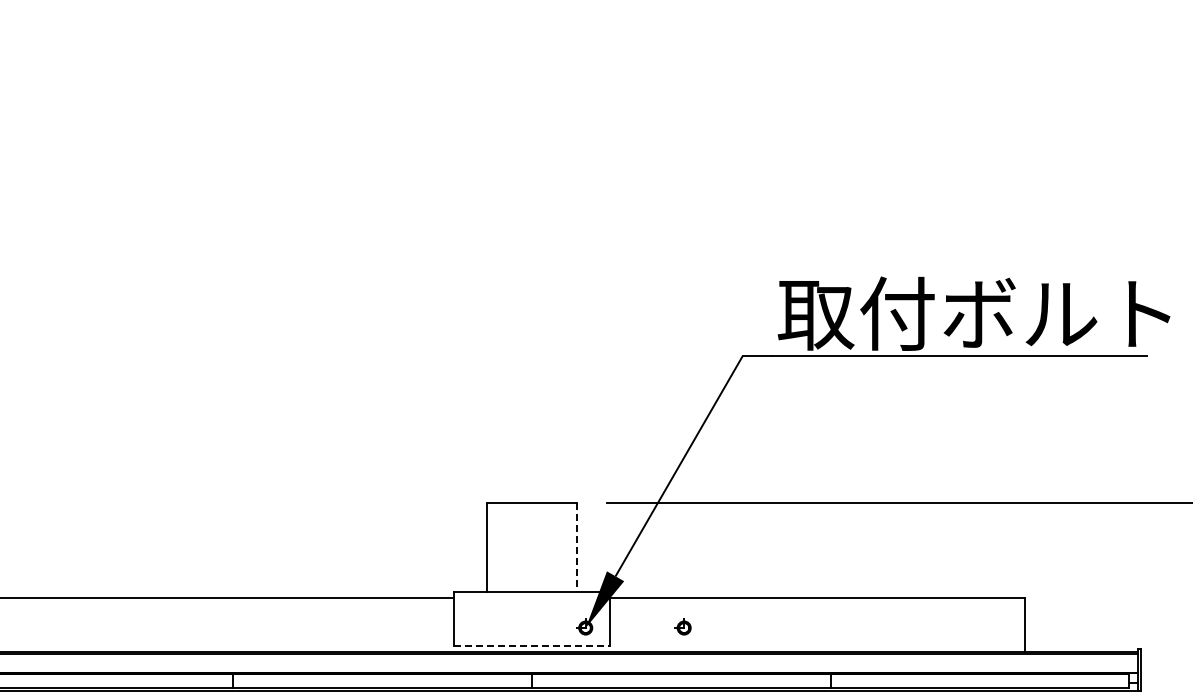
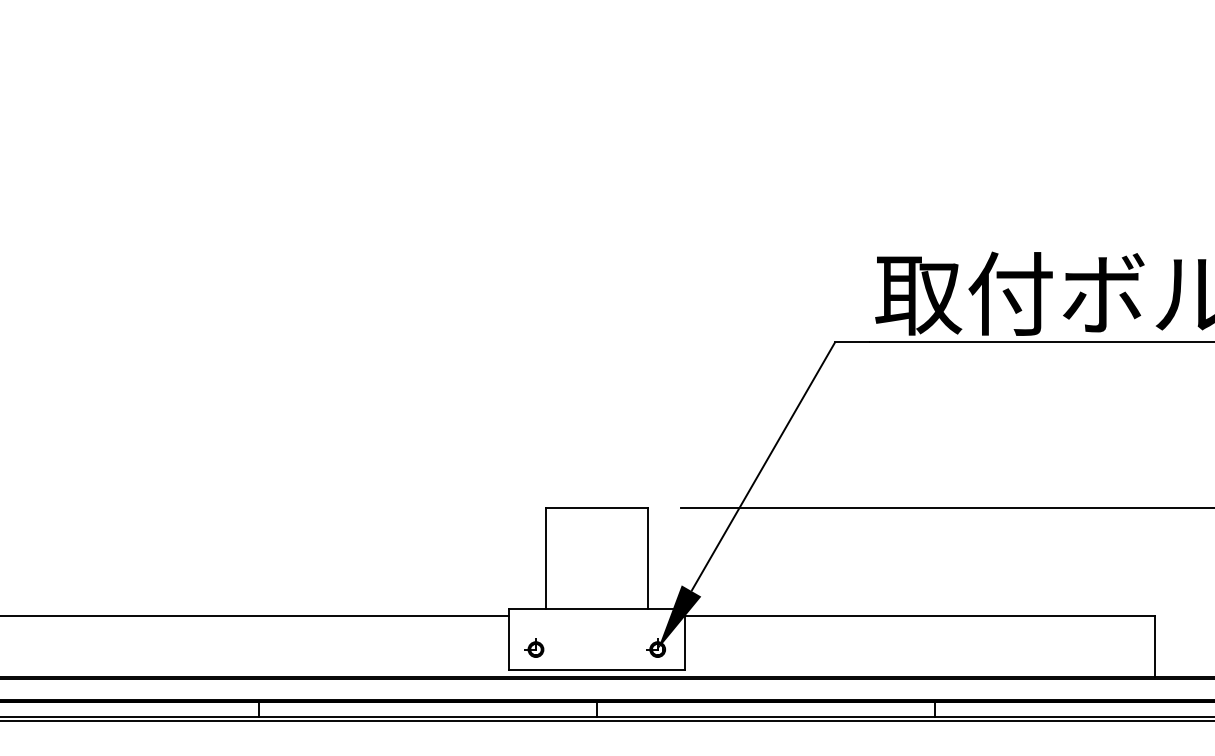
line: (576, 547) -> (647, 558), dashed -> solid
part: (682, 626) -> (534, 647), moved
line: (531, 645) -> (596, 669), dashed -> solid

